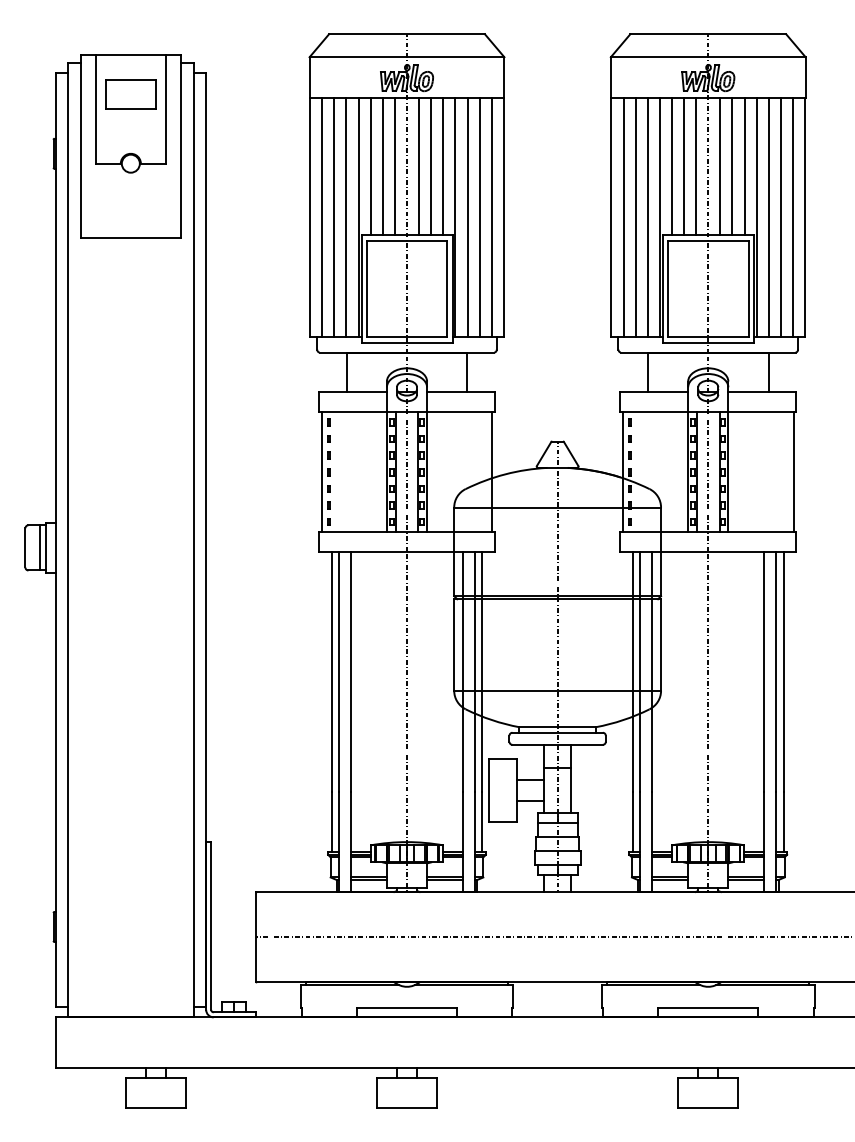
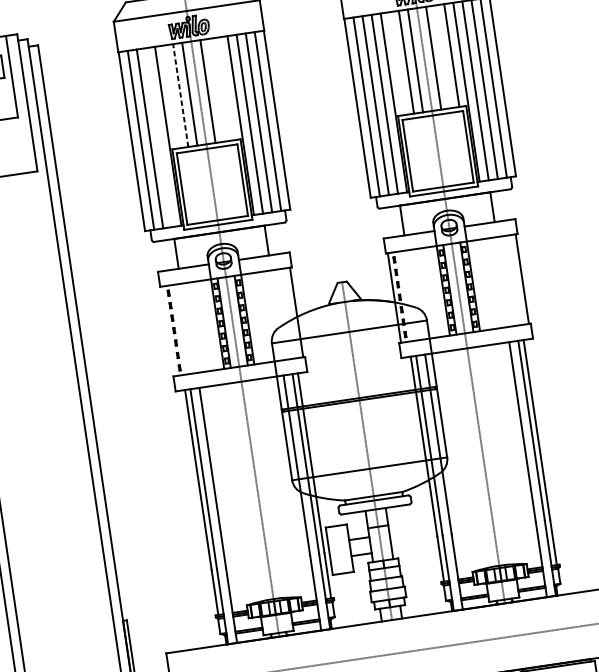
line: (370, 166) -> (171, 96), removed
line: (382, 166) -> (180, 95), solid -> dashed
line: (431, 166) -> (217, 90), removed
line: (443, 166) -> (226, 88), removed
line: (671, 166) -> (397, 63), removed
line: (732, 166) -> (442, 56), removed
line: (346, 216) -> (159, 137), removed
line: (321, 472) -> (168, 331), removed

